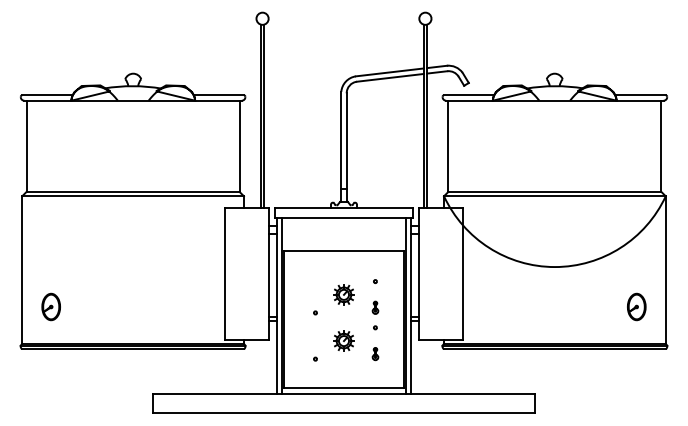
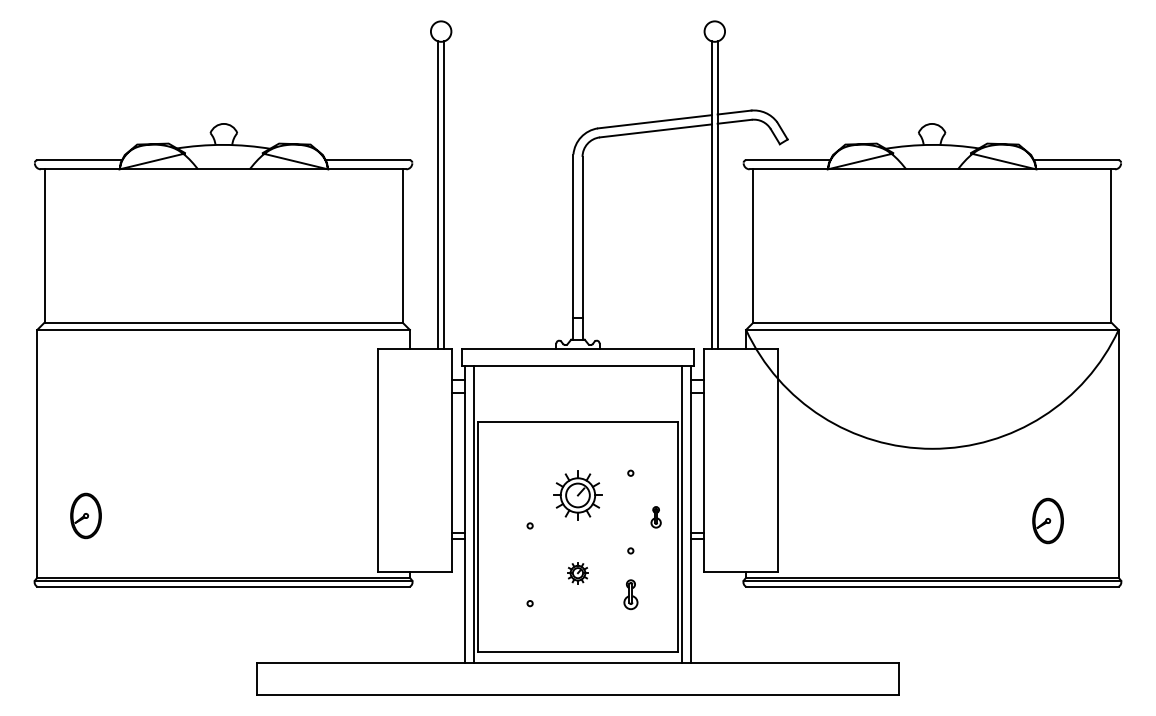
part: (343, 294) -> (577, 494), size x1.4
part: (636, 306) -> (1047, 520), moved
part: (375, 307) -> (656, 516), moved
part: (343, 340) -> (577, 572), size x0.6
part: (375, 354) -> (630, 595), size x1.4

